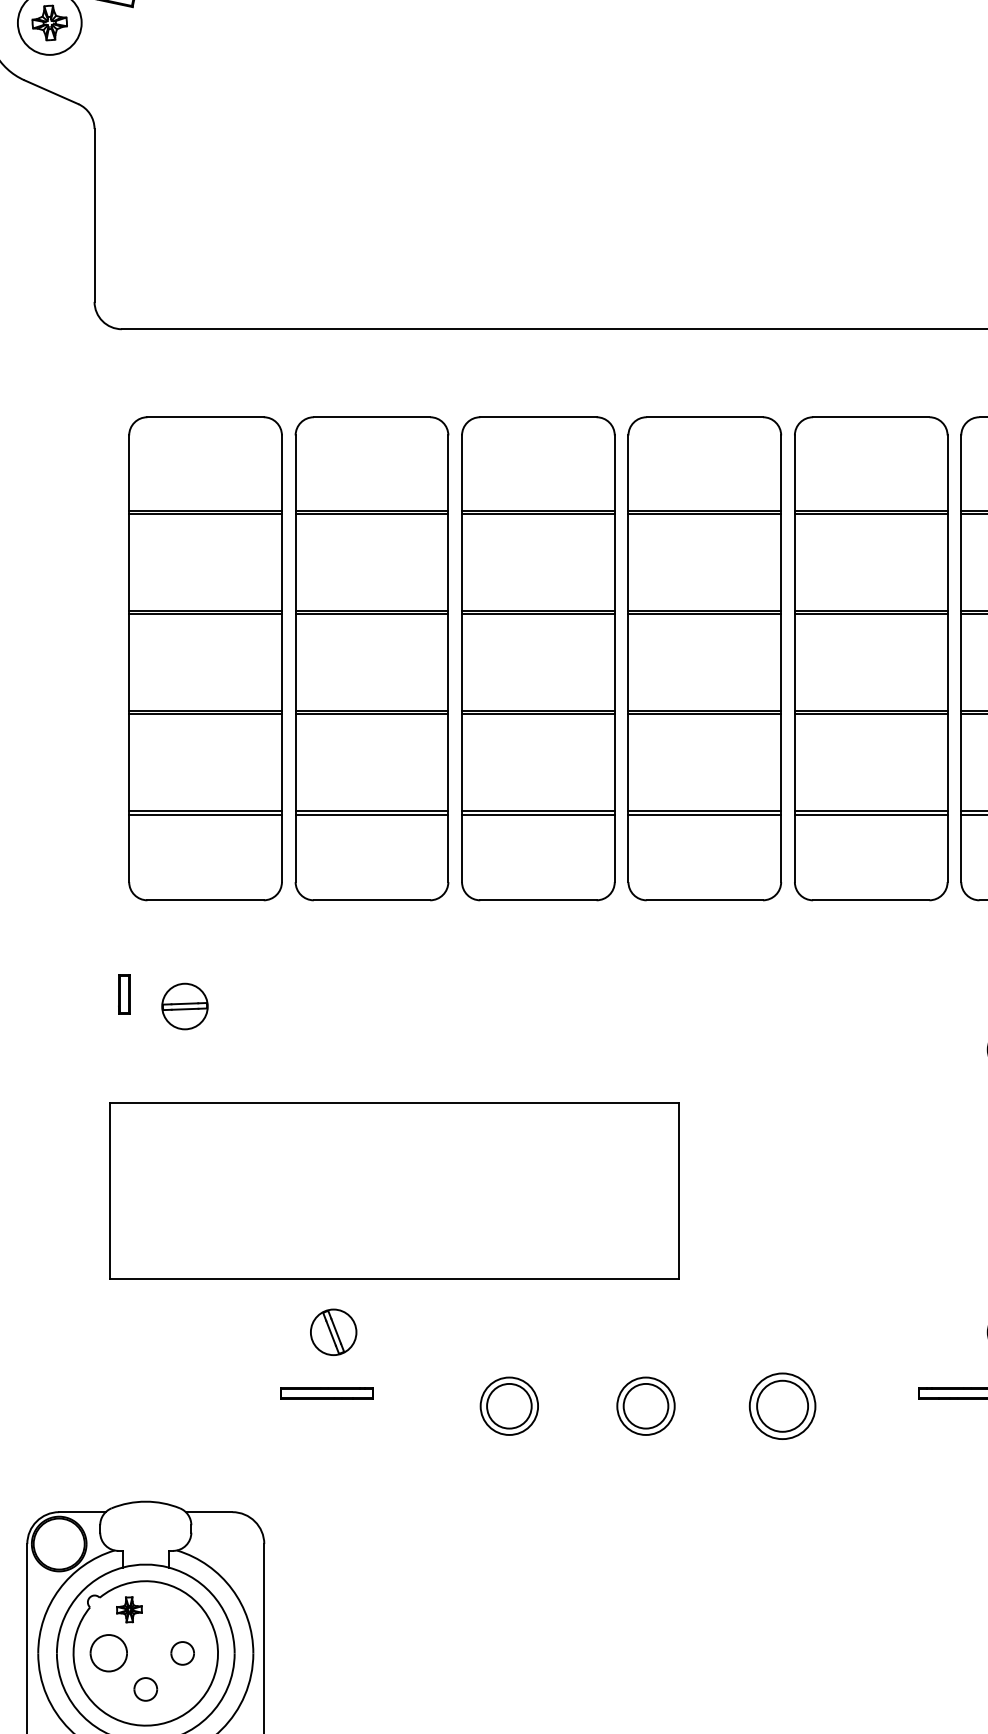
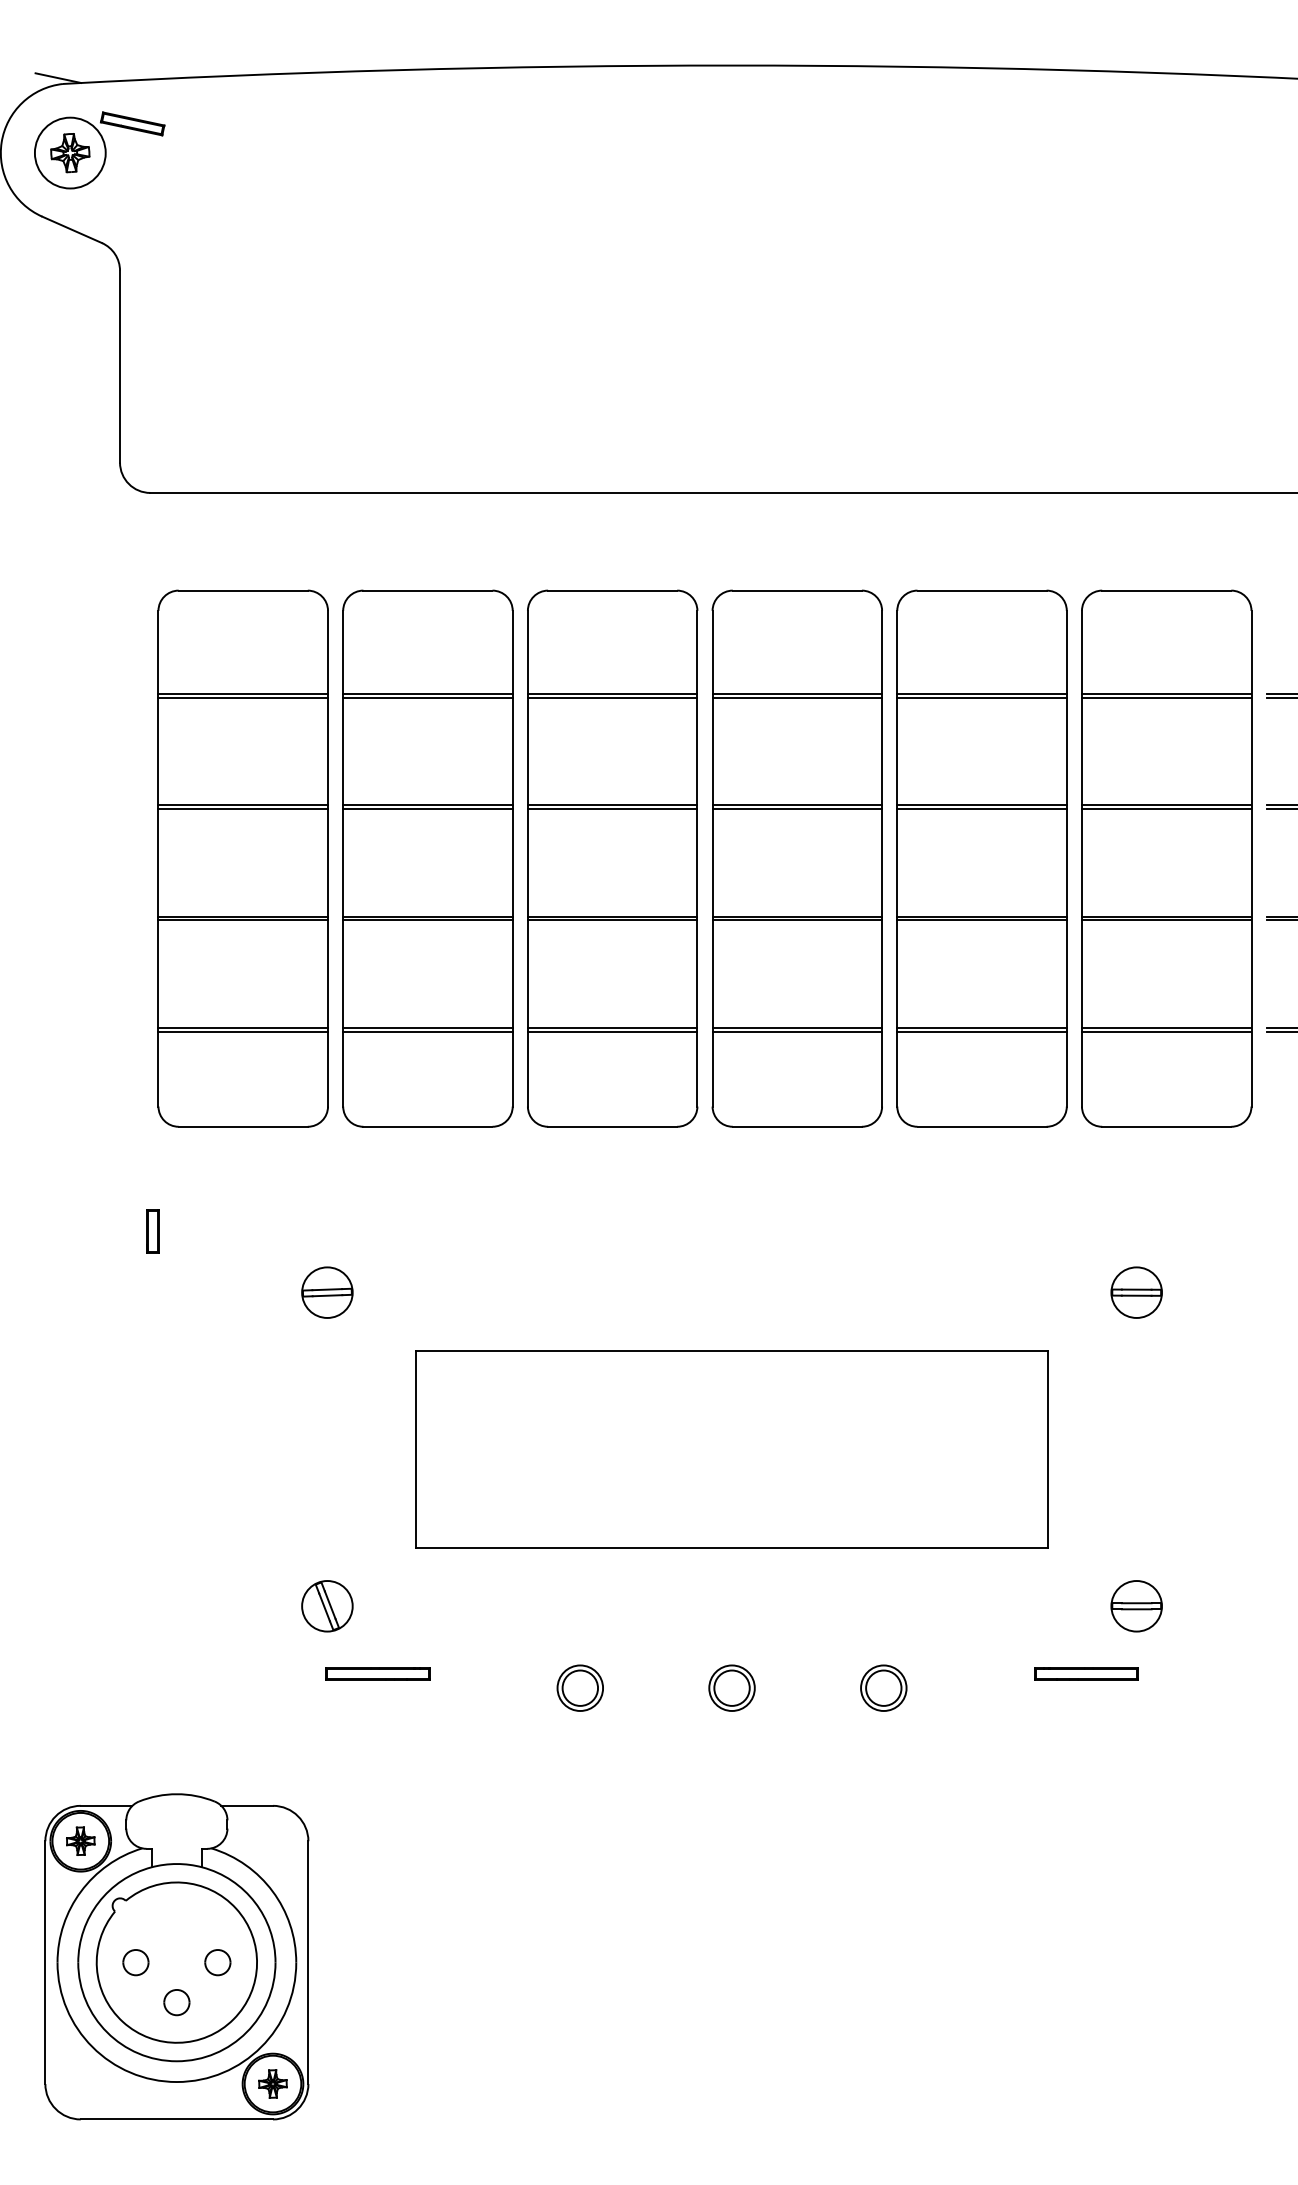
part: (185, 1006) -> (327, 1292), moved
part: (394, 1191) -> (731, 1449), moved
part: (333, 1332) -> (327, 1606), moved
part: (508, 1405) -> (579, 1687), size x0.71
part: (645, 1405) -> (731, 1687), size x0.71
part: (782, 1405) -> (883, 1687), size x0.62
part: (129, 1609) -> (80, 1840), moved
part: (108, 1653) -> (135, 1962), size x0.62

